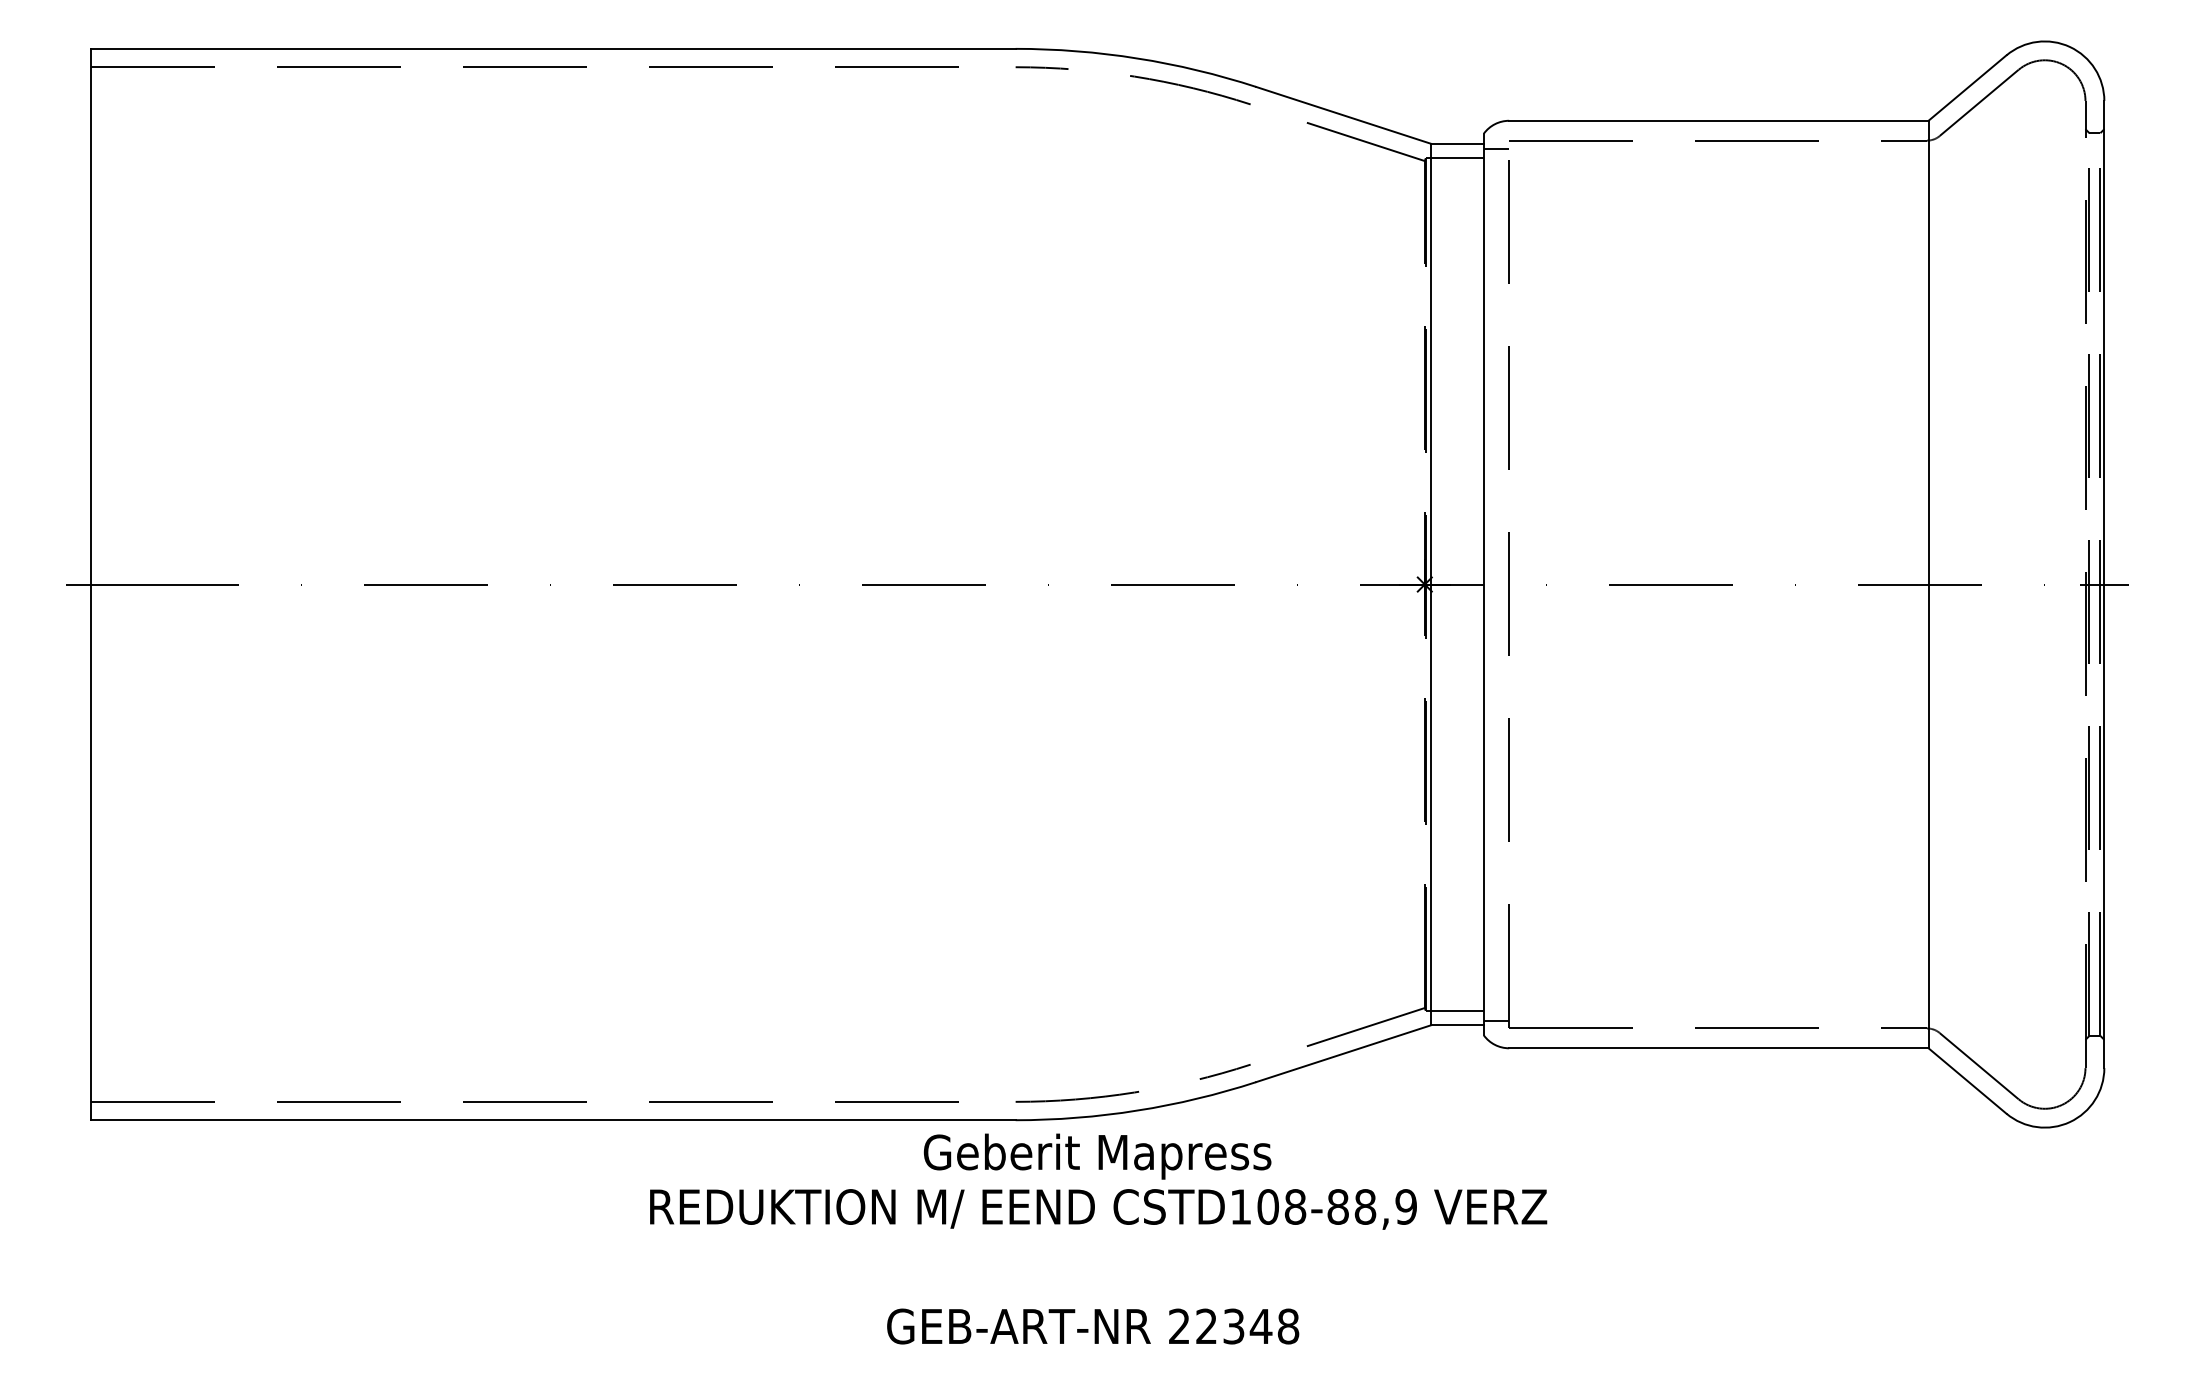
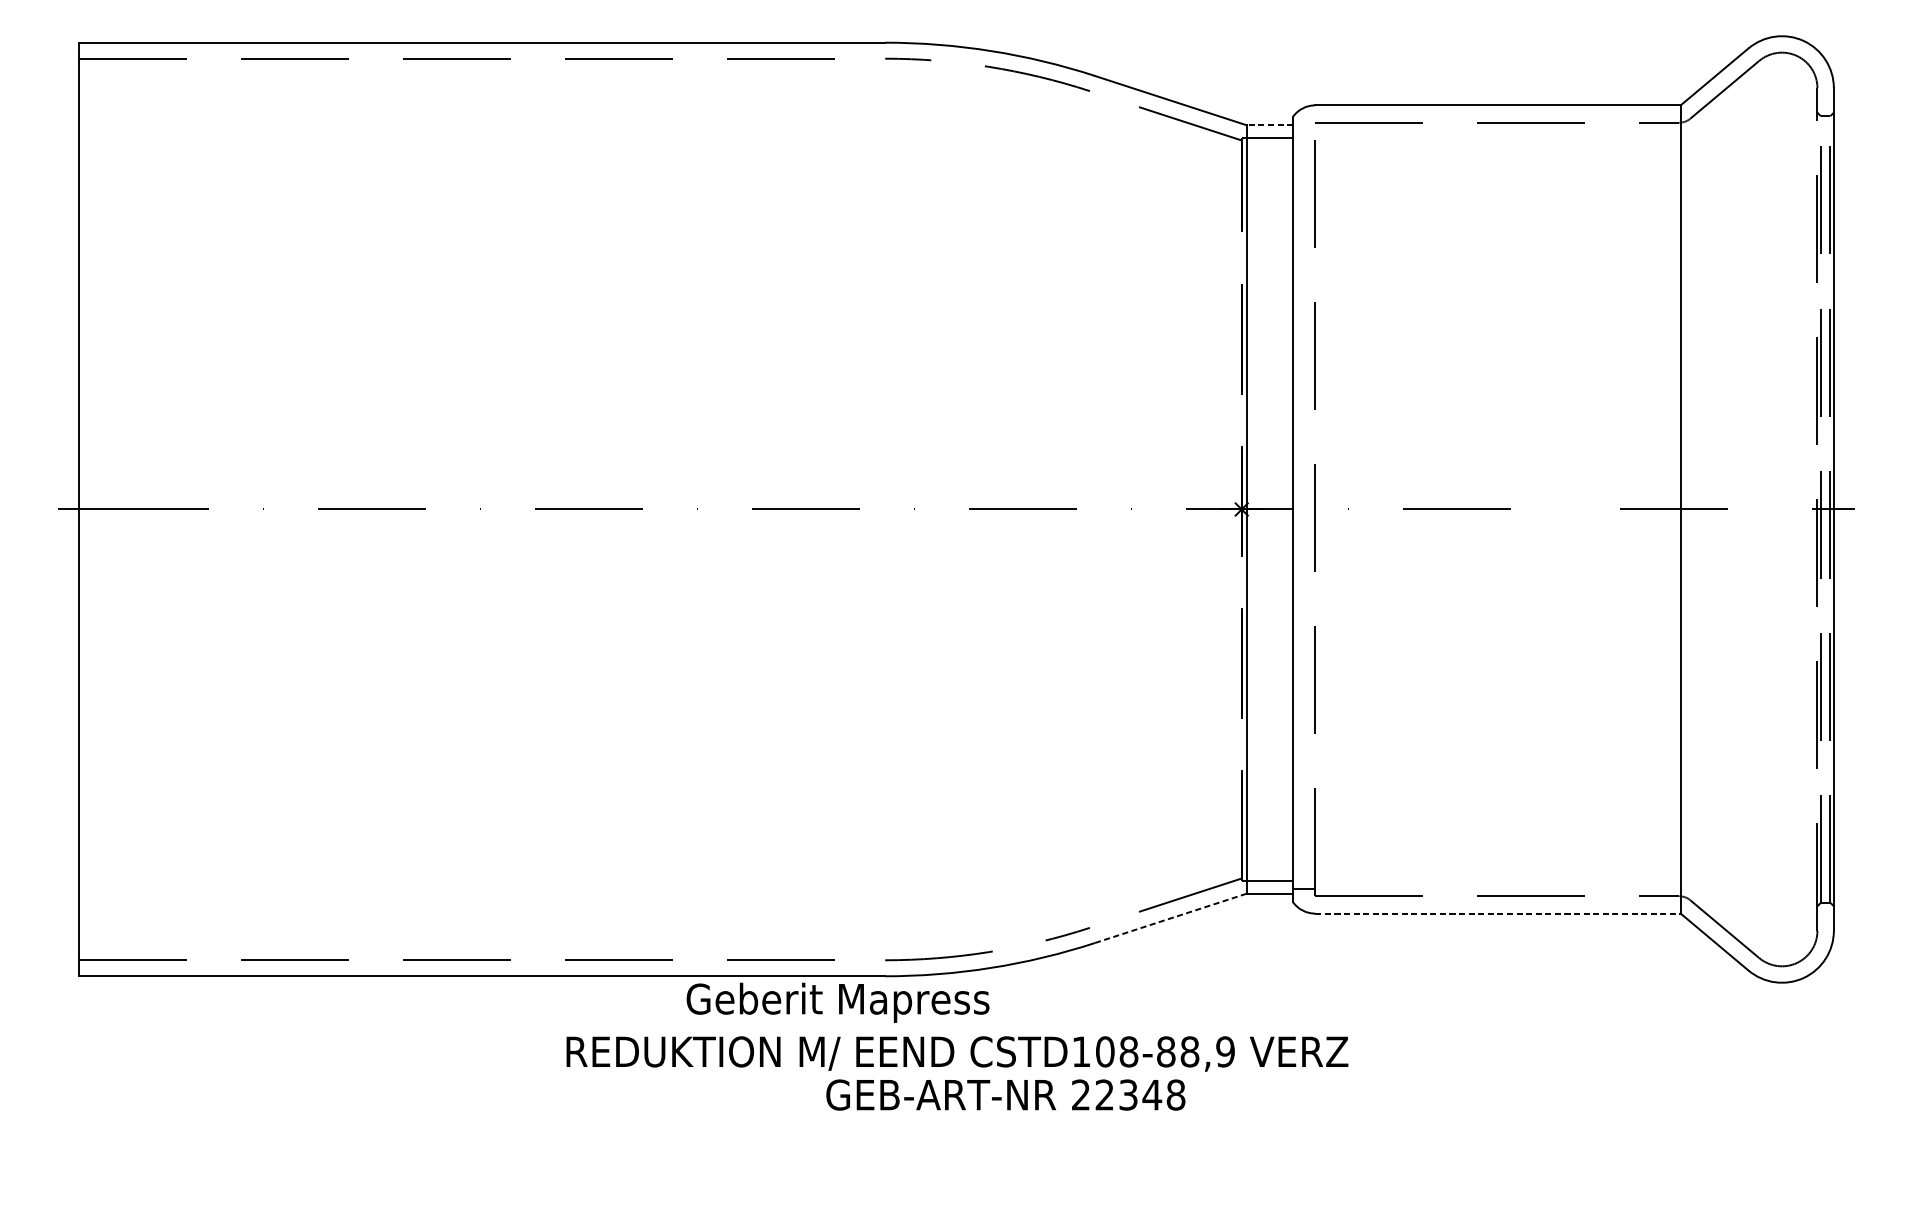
line: (1457, 143) -> (1270, 125), solid -> dashed
line: (1496, 148) -> (1304, 129), removed
line: (1718, 1048) -> (1497, 913), solid -> dashed
line: (1343, 1053) -> (1170, 918), solid -> dashed
text: (1097, 1156) -> (837, 1002), moved
text: (1093, 1326) -> (1006, 1095), moved

